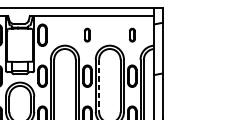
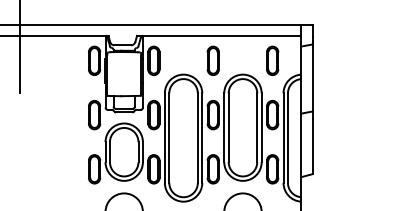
part: (86, 34) -> (212, 60), size x1.67
part: (132, 34) -> (272, 60), size x1.67
line: (98, 86) -> (228, 128), dashed -> solid

